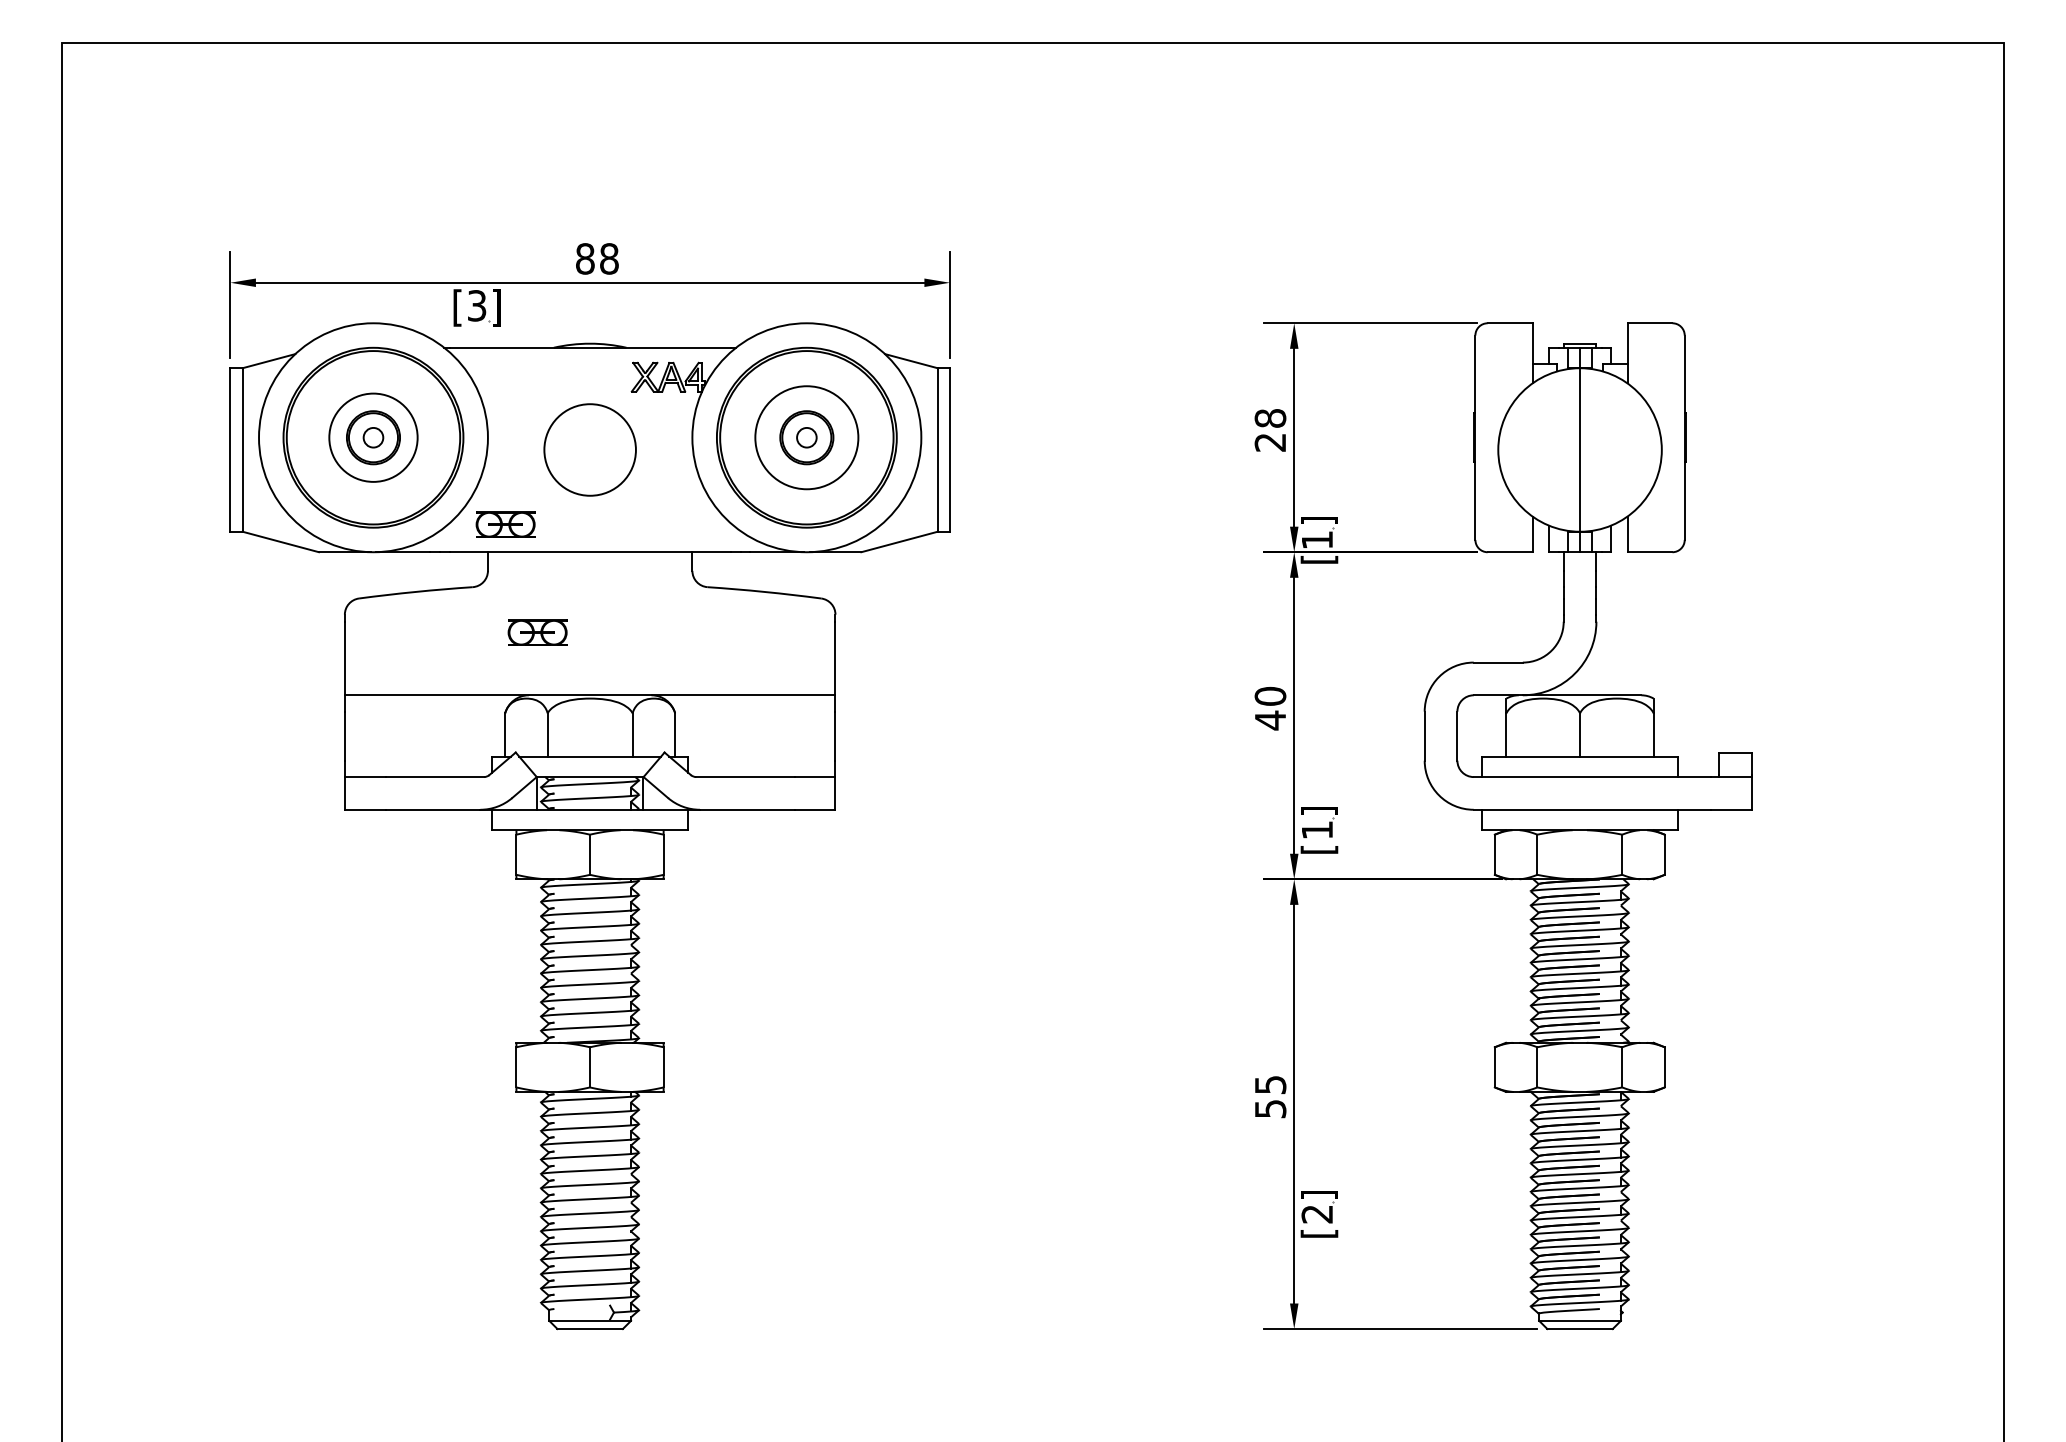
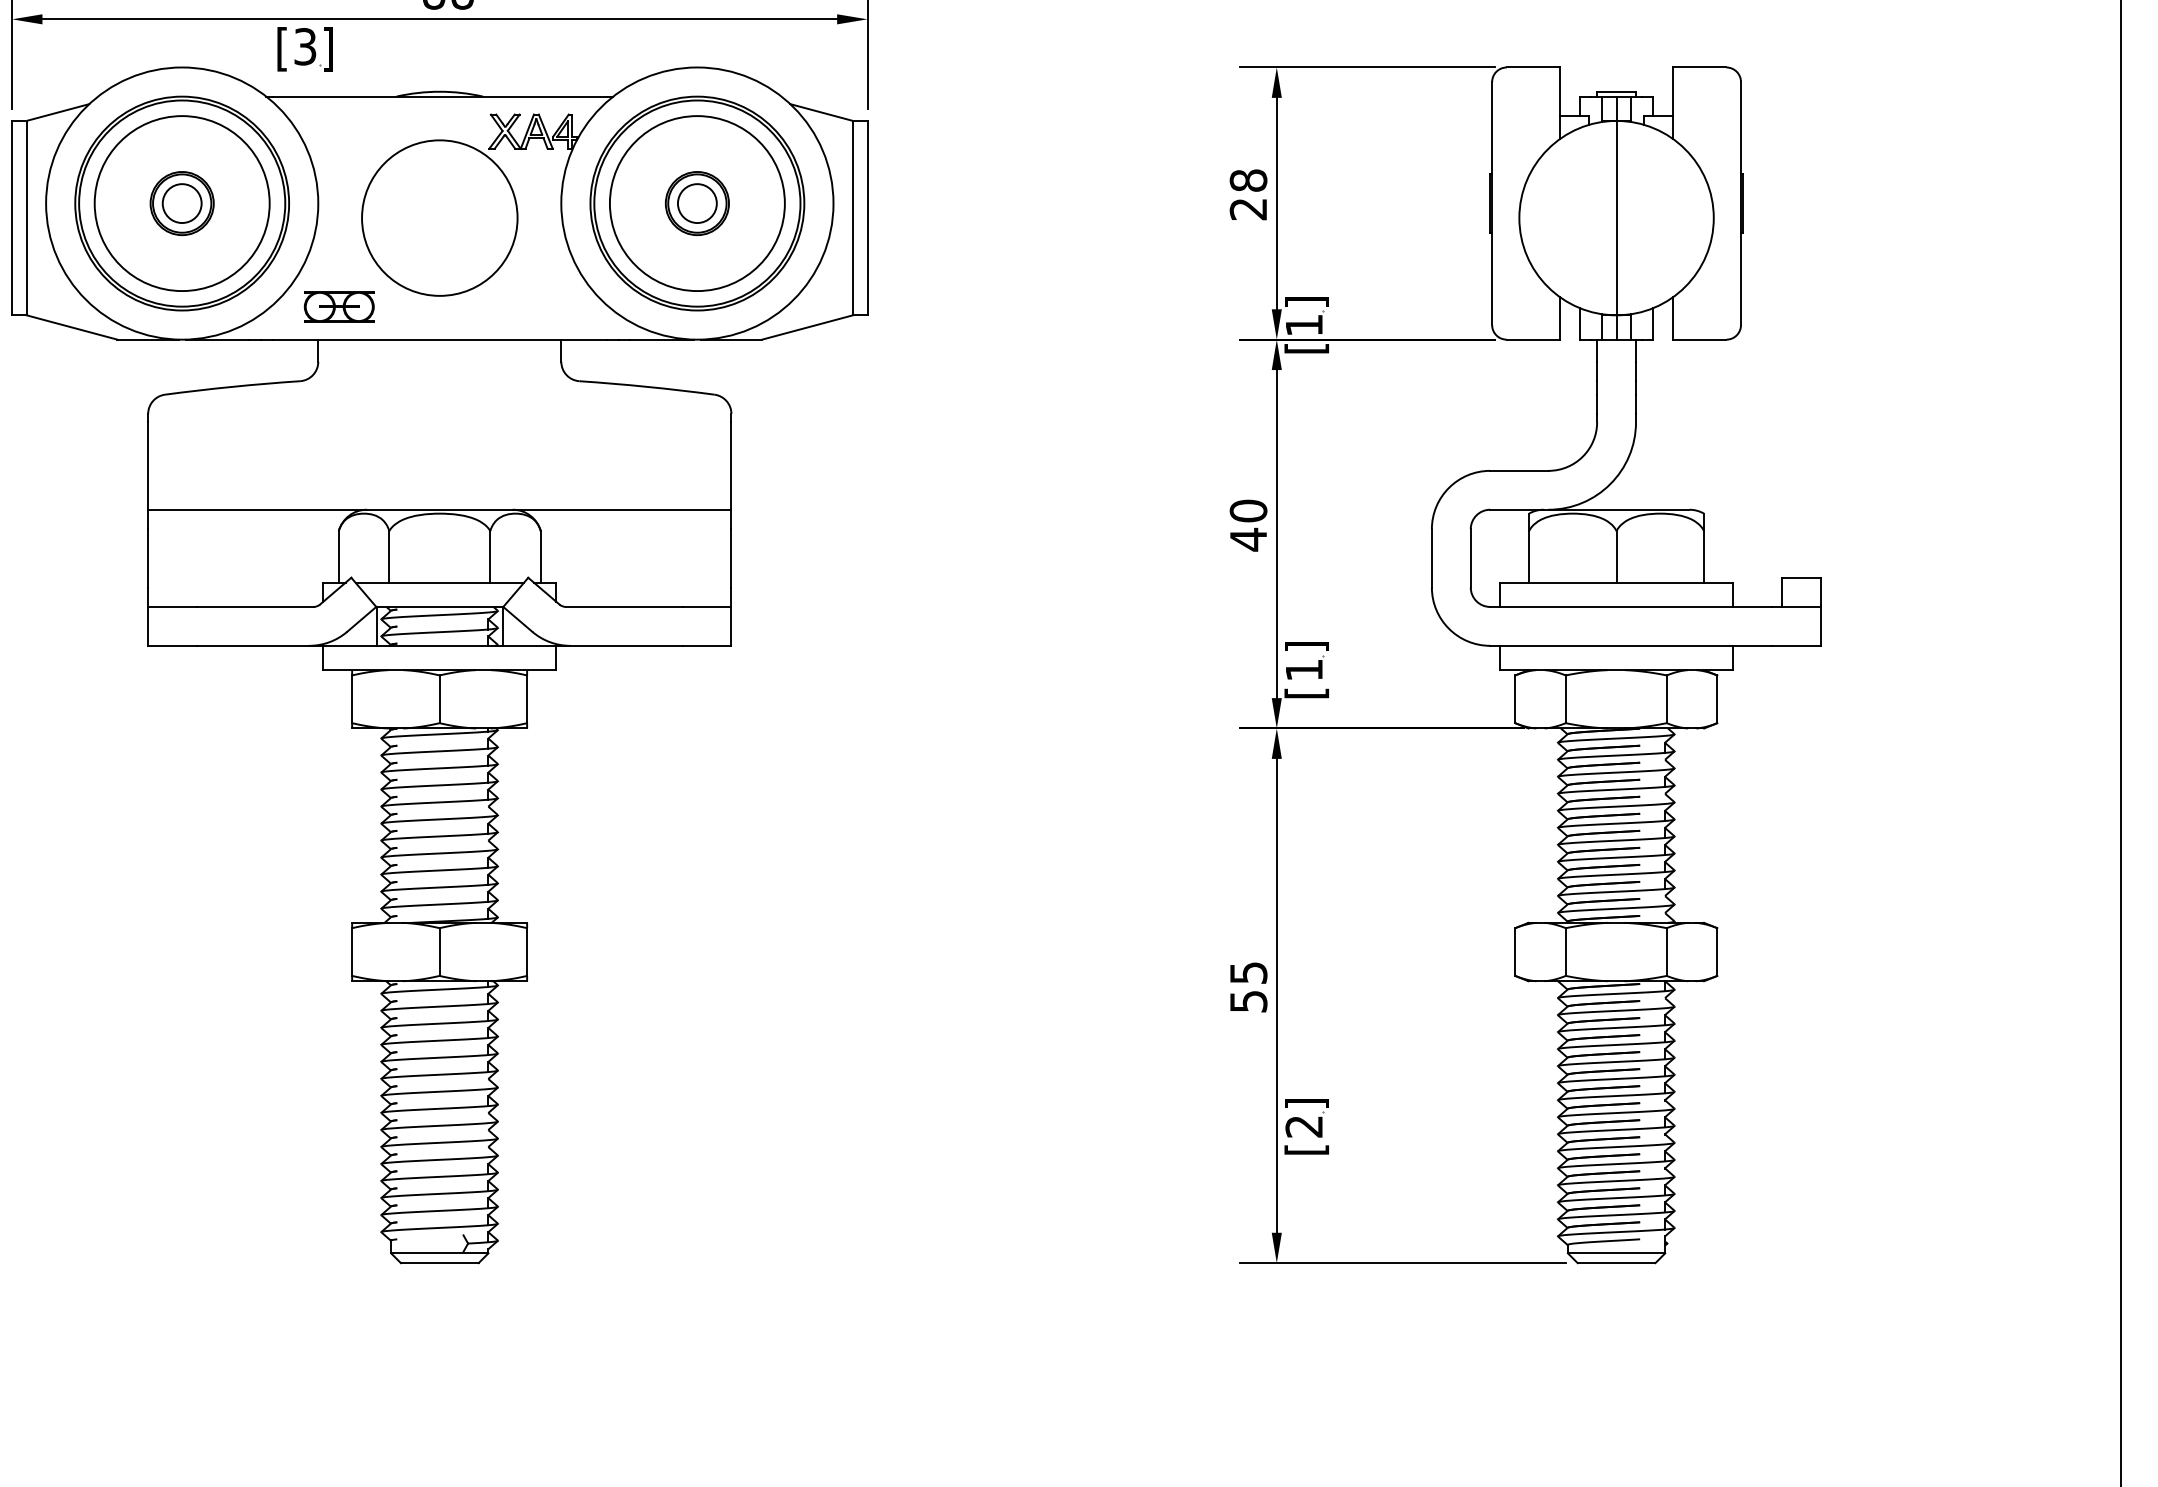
circle: (373, 437) -> (182, 203), size x1.67
circle: (373, 437) -> (182, 203), size x1.67
circle: (806, 437) -> (696, 203), size x1.43
circle: (806, 437) -> (696, 203), size x1.67
circle: (589, 449) -> (438, 217), size x1.43
part: (537, 632) -> (377, 435), removed

